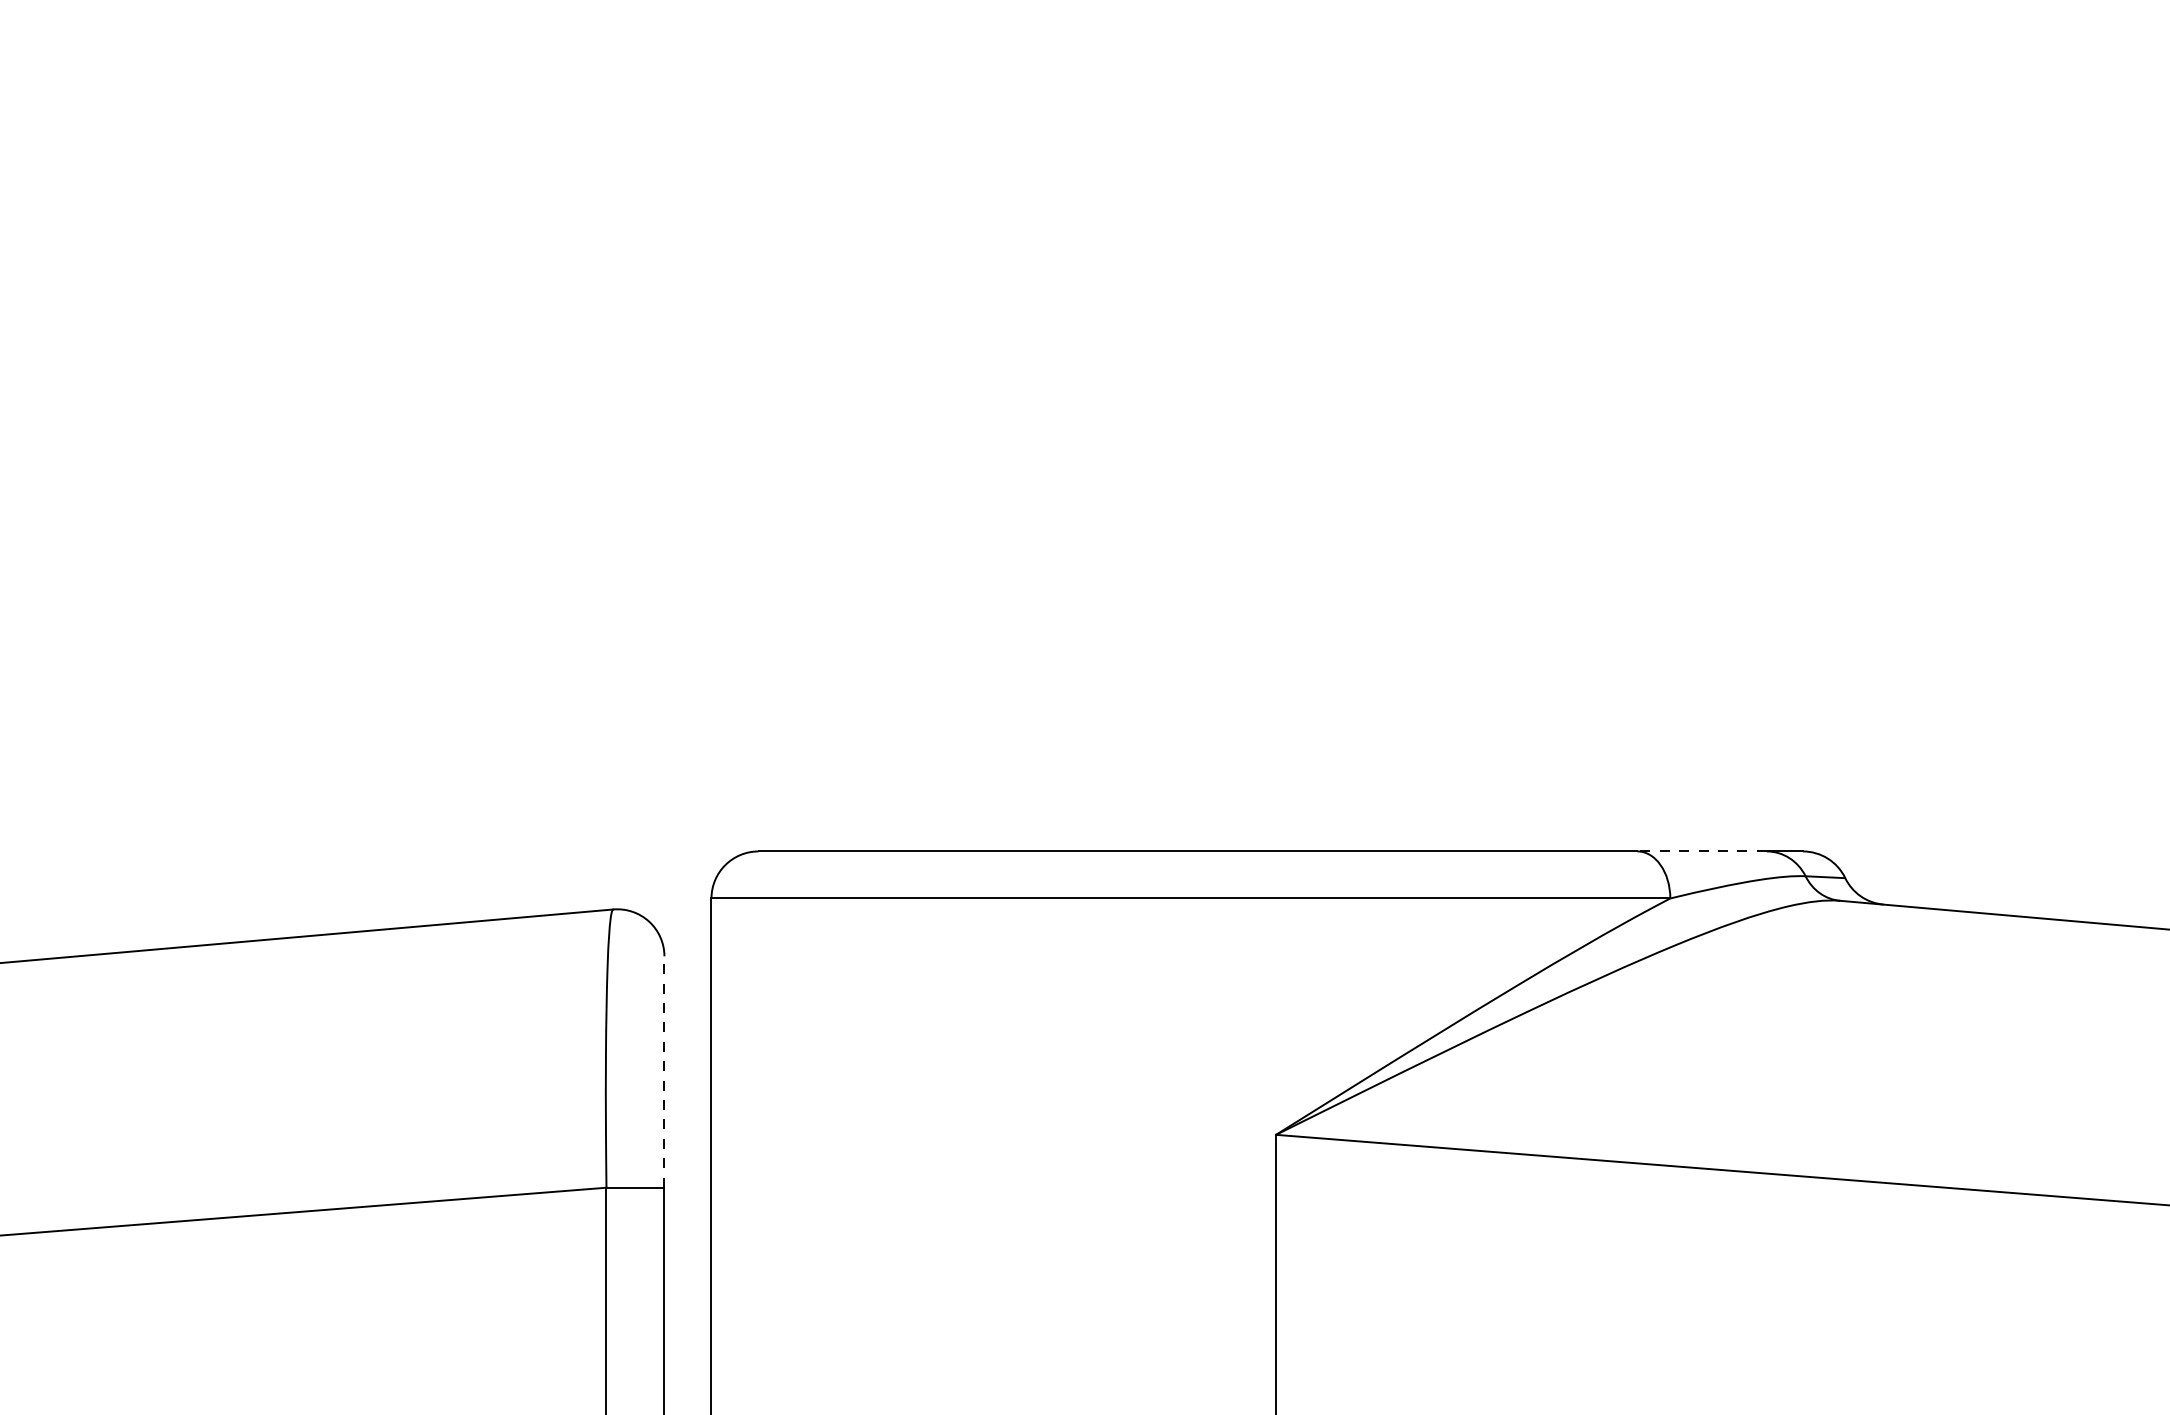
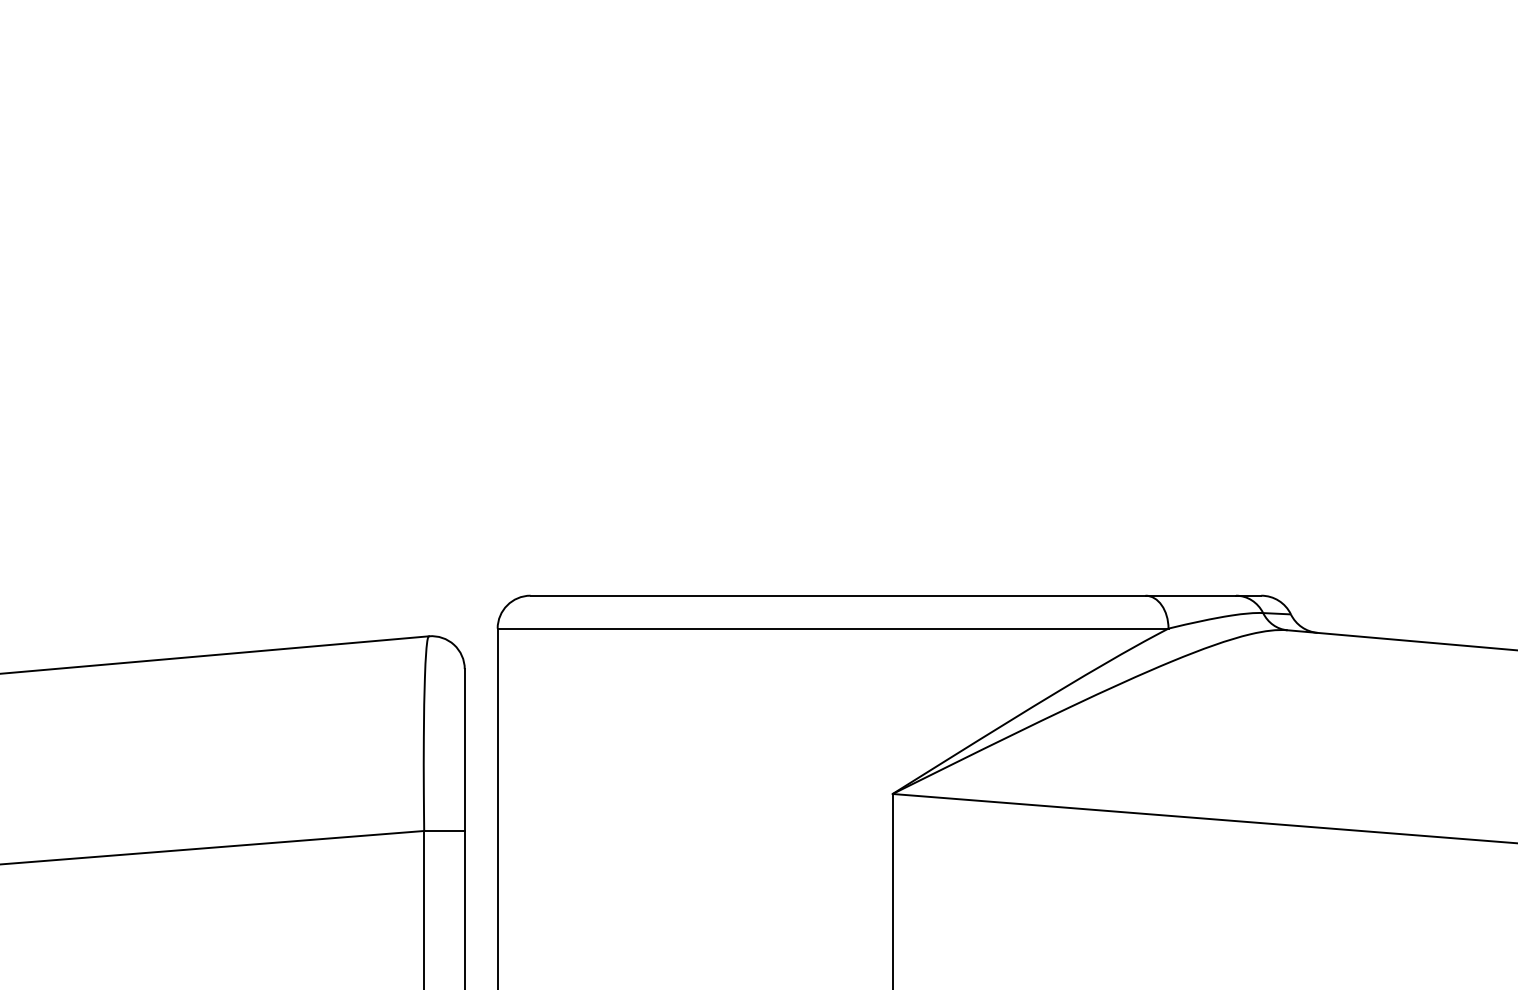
line: (1701, 851) -> (1190, 595), dashed -> solid
line: (664, 1072) -> (464, 750), dashed -> solid

